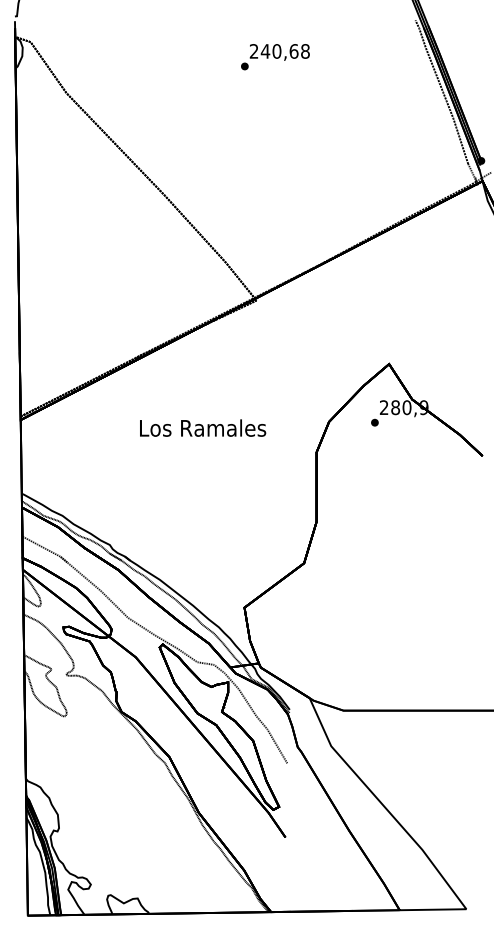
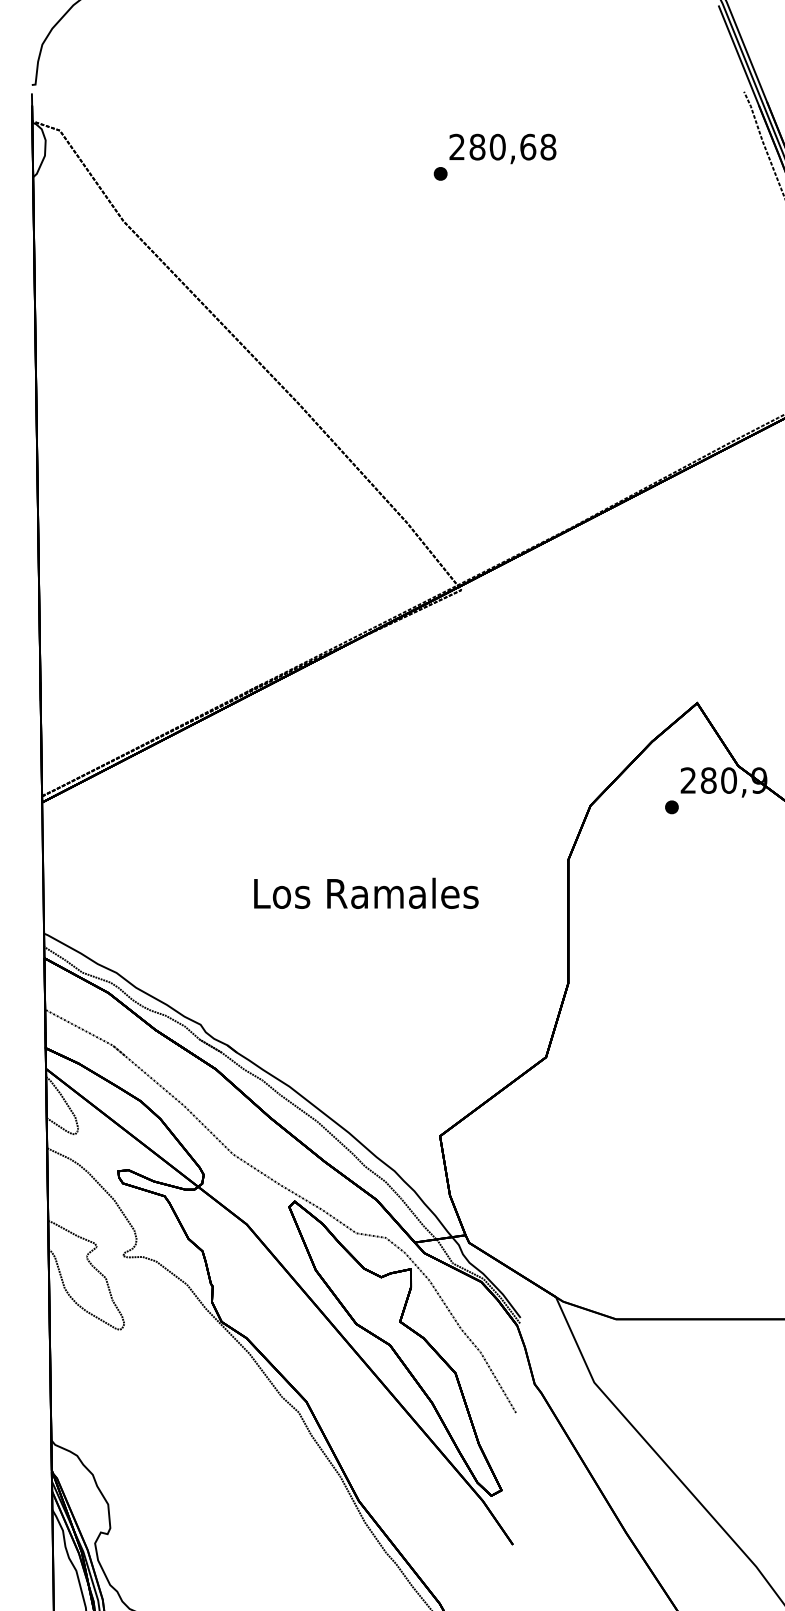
text: (265, 51) -> (477, 147), 240,68 -> 280,68
text: (203, 427) -> (367, 892), moved

